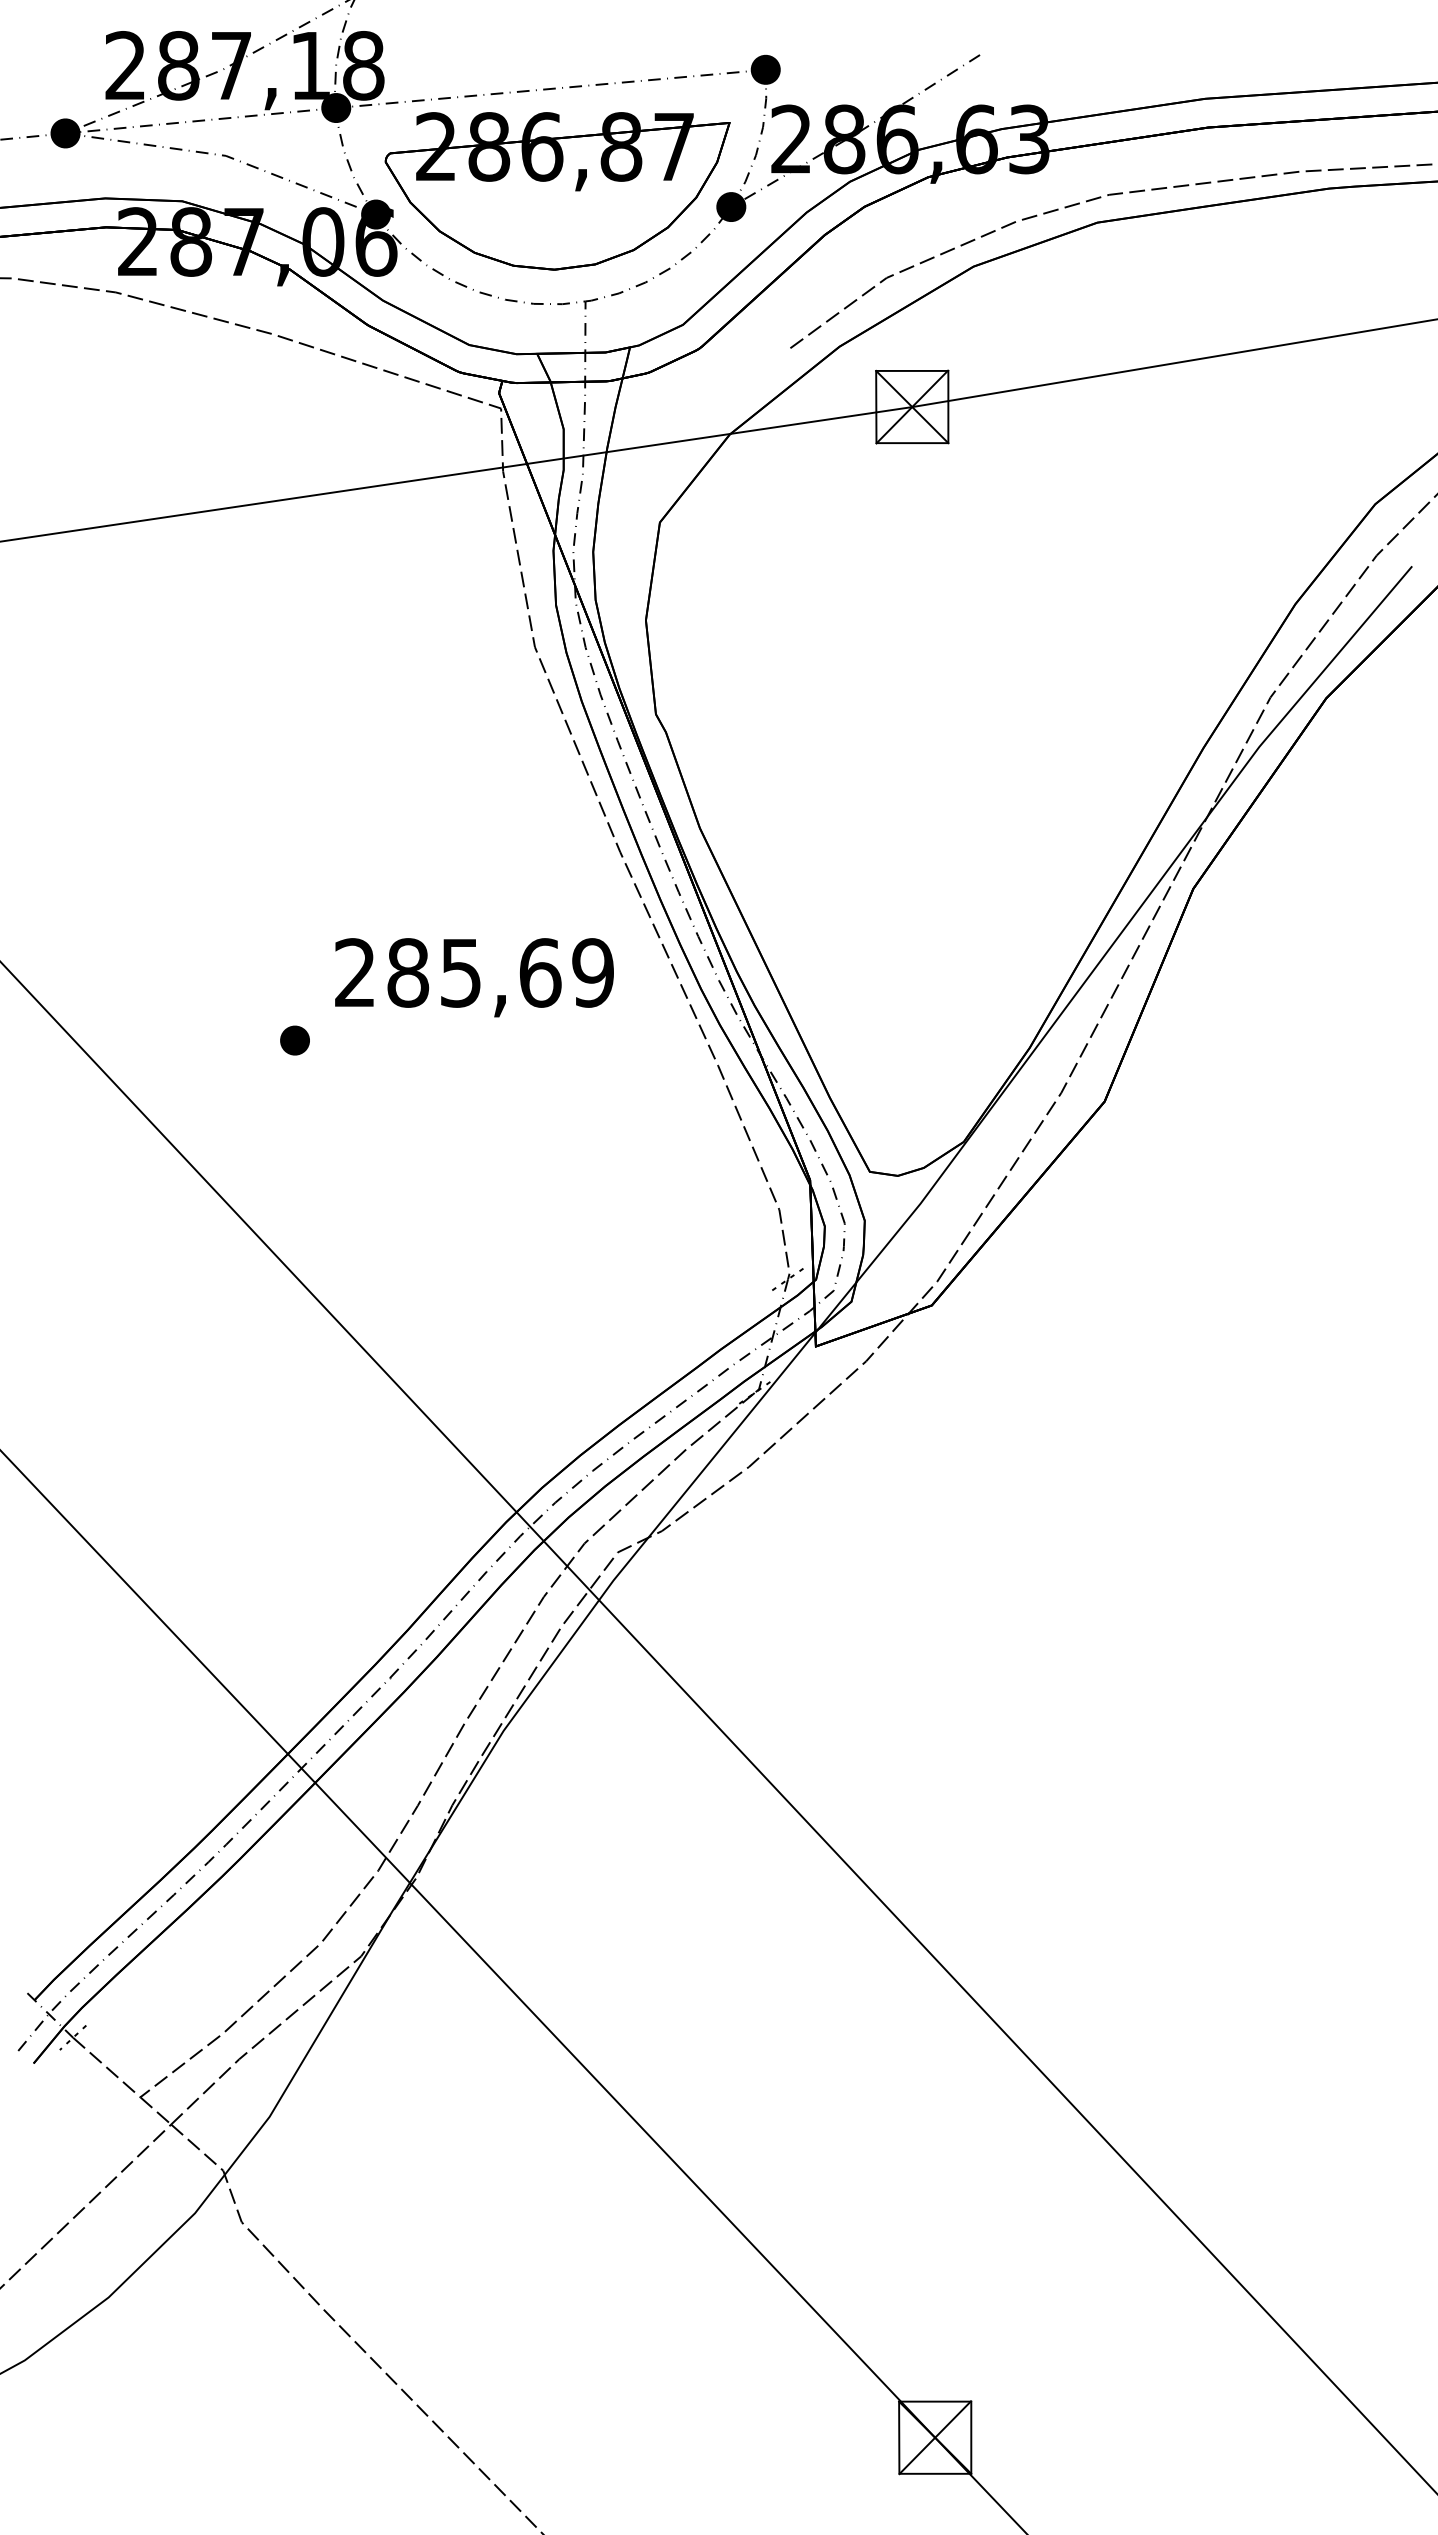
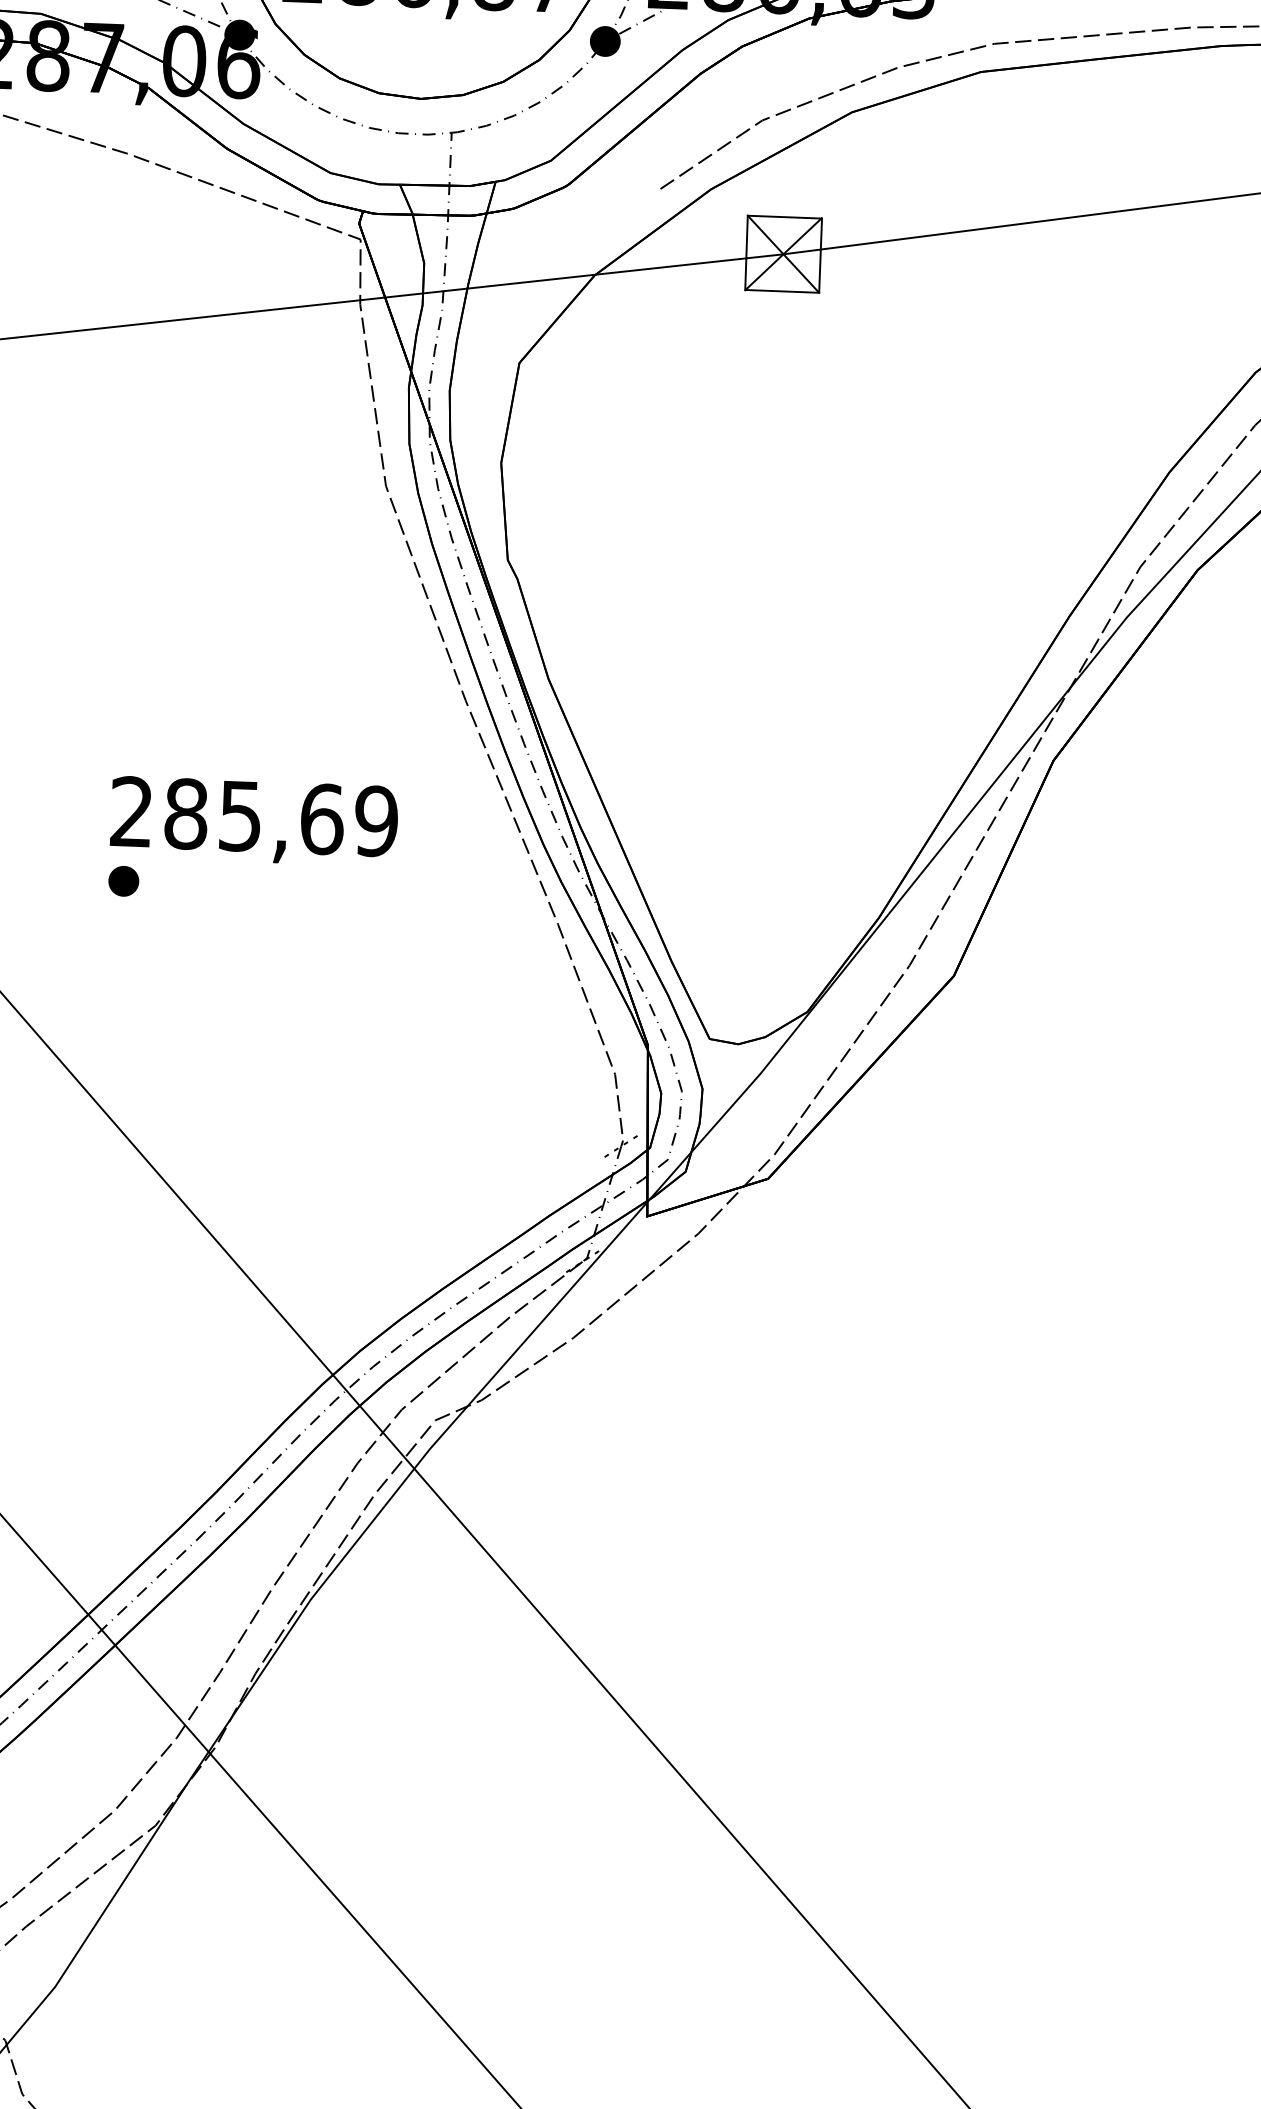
text: (474, 977) -> (254, 821), moved

